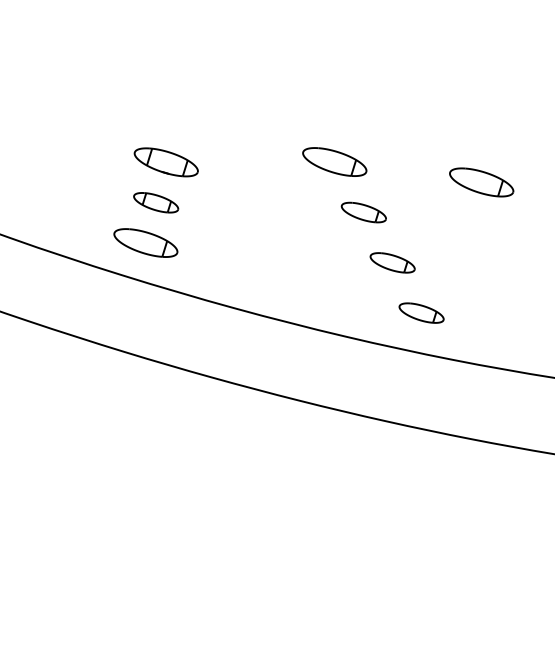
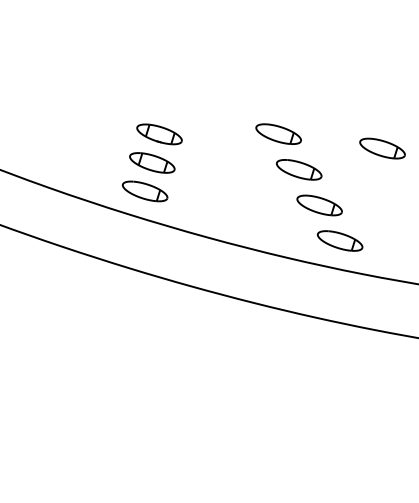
part: (156, 202) -> (152, 162), size x1.43
part: (364, 212) -> (299, 169), size x1.43
part: (392, 262) -> (319, 205), size x1.43
part: (420, 312) -> (339, 240), size x1.43

